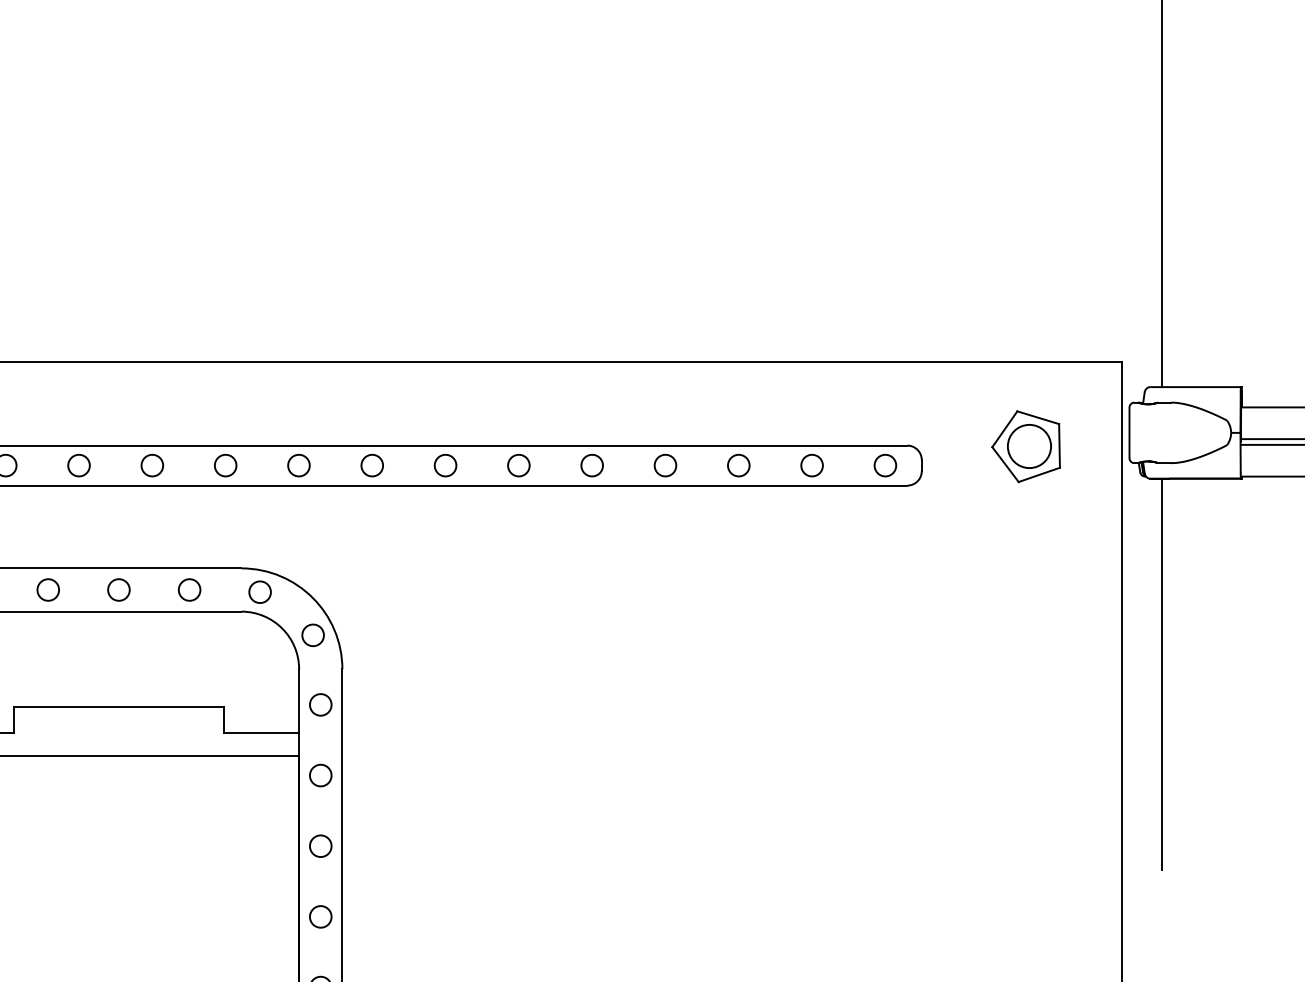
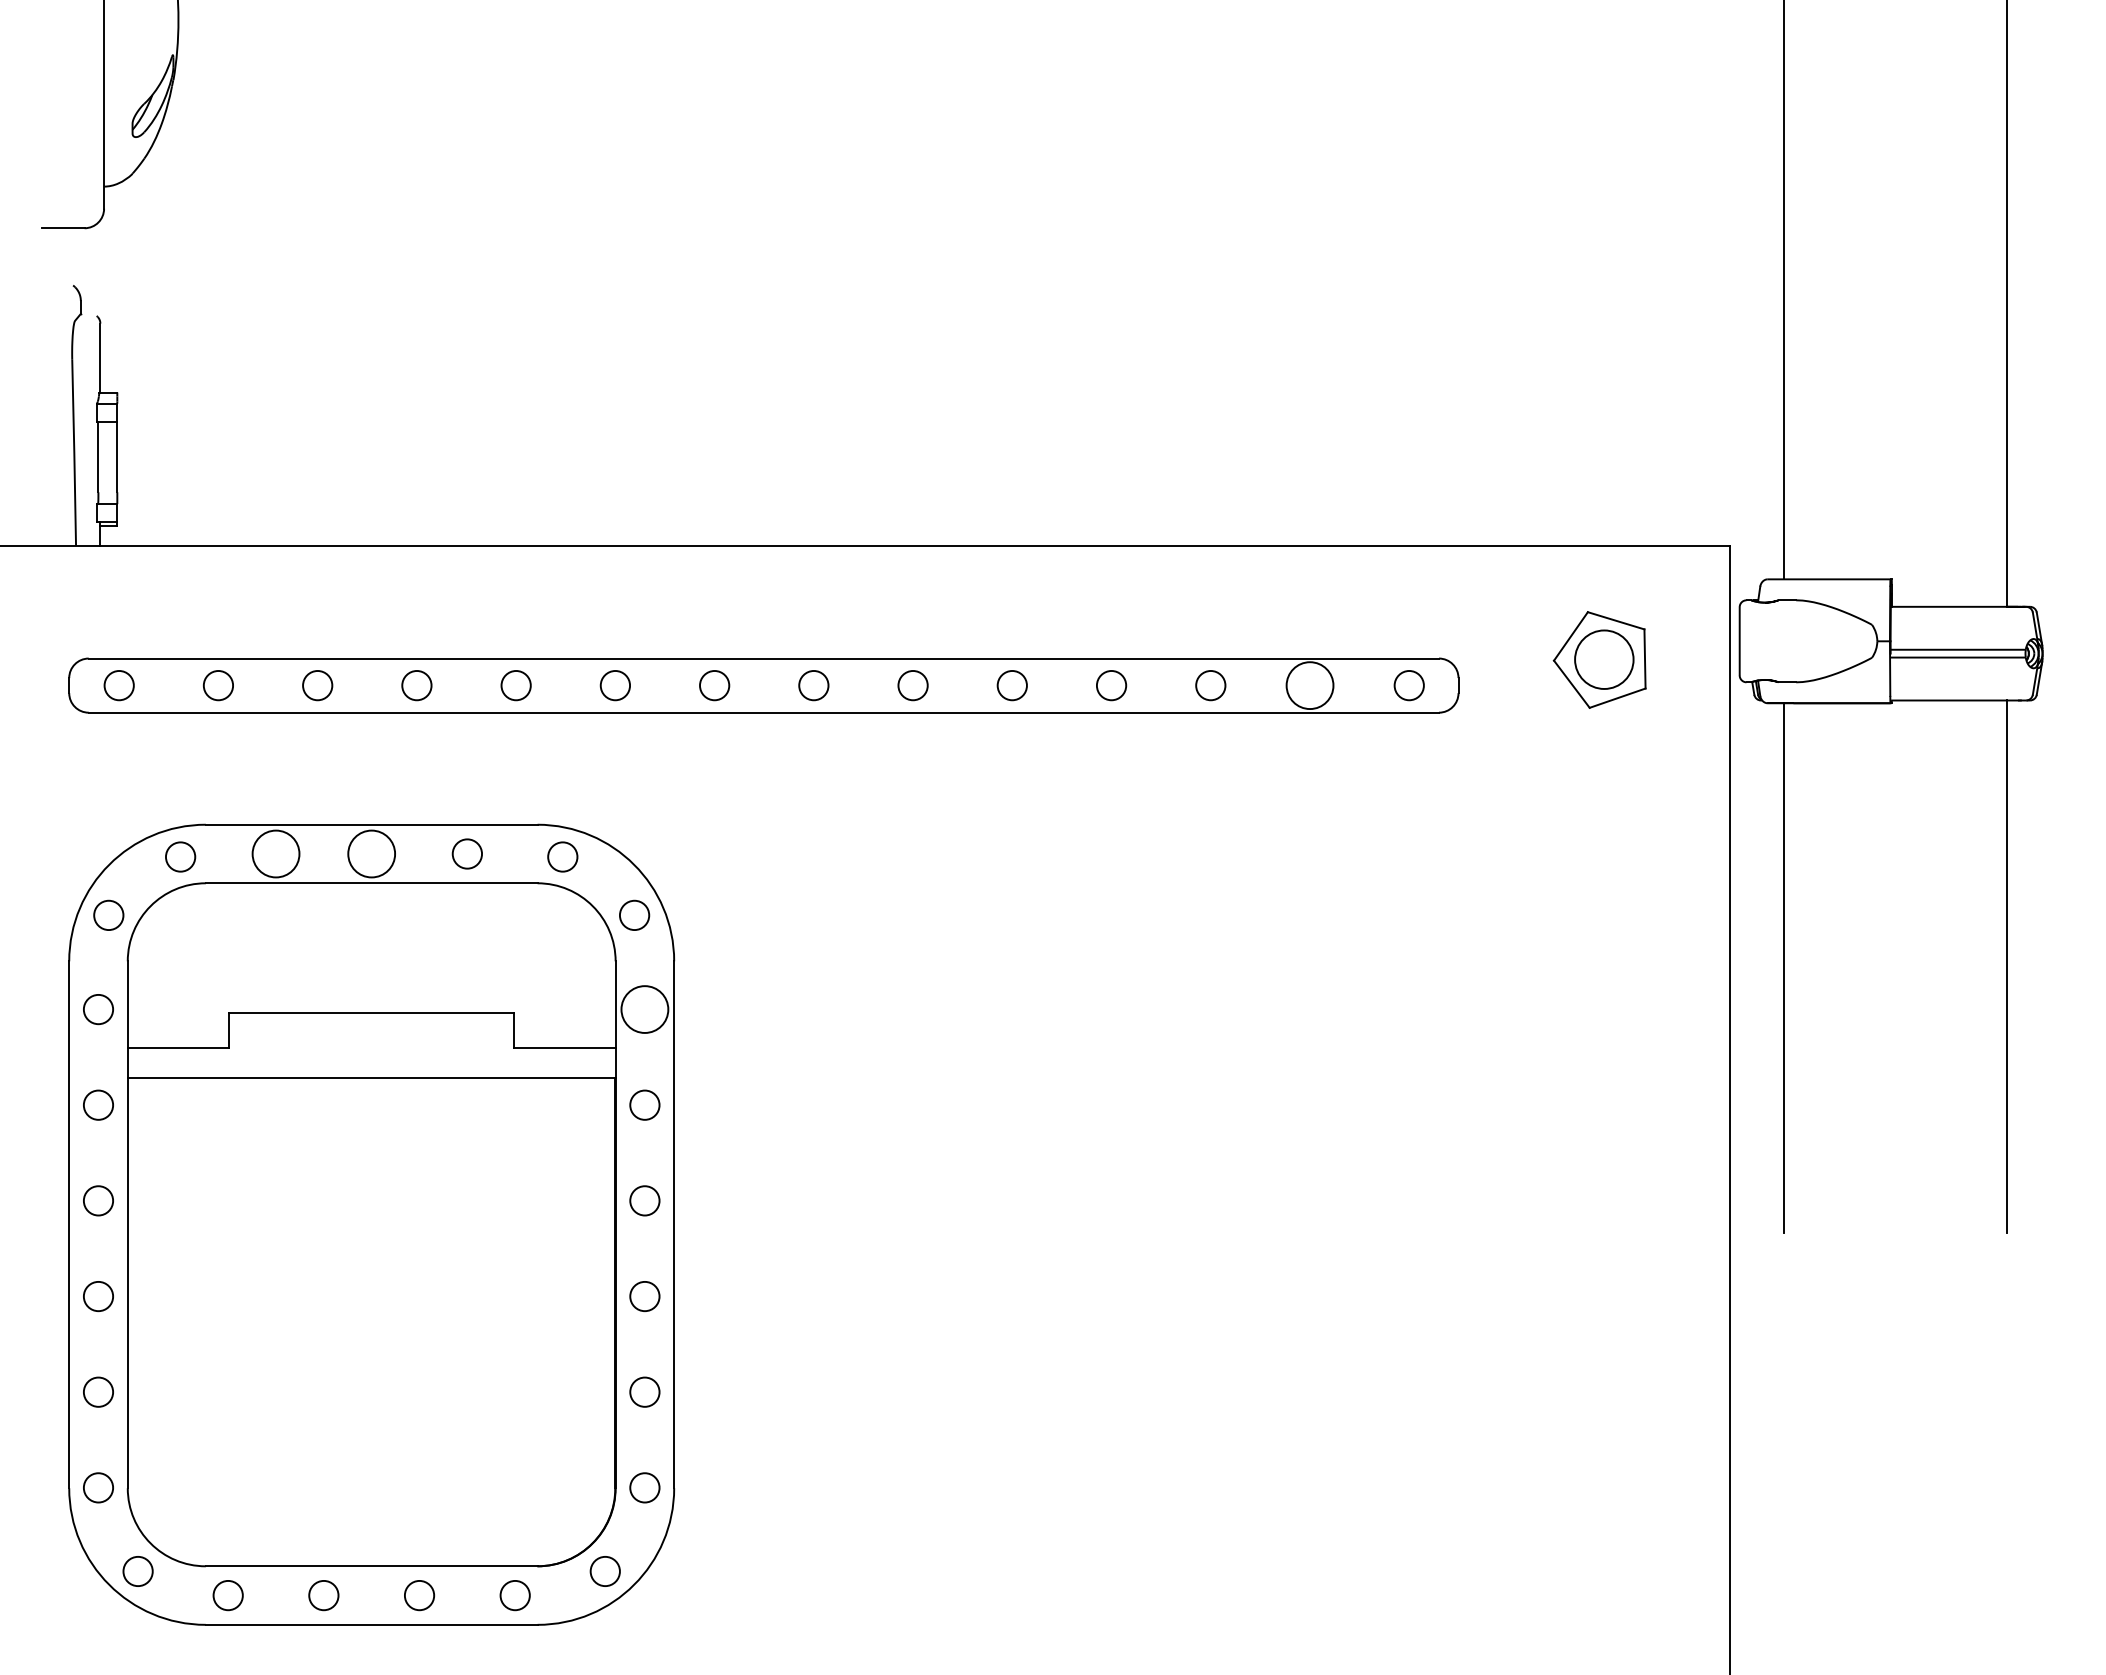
circle: (811, 465) -> (1309, 685), size x1.6
circle: (47, 589) -> (275, 853), size x1.6
circle: (118, 589) -> (371, 853), size x1.6
circle: (320, 704) -> (644, 1009), size x1.6

